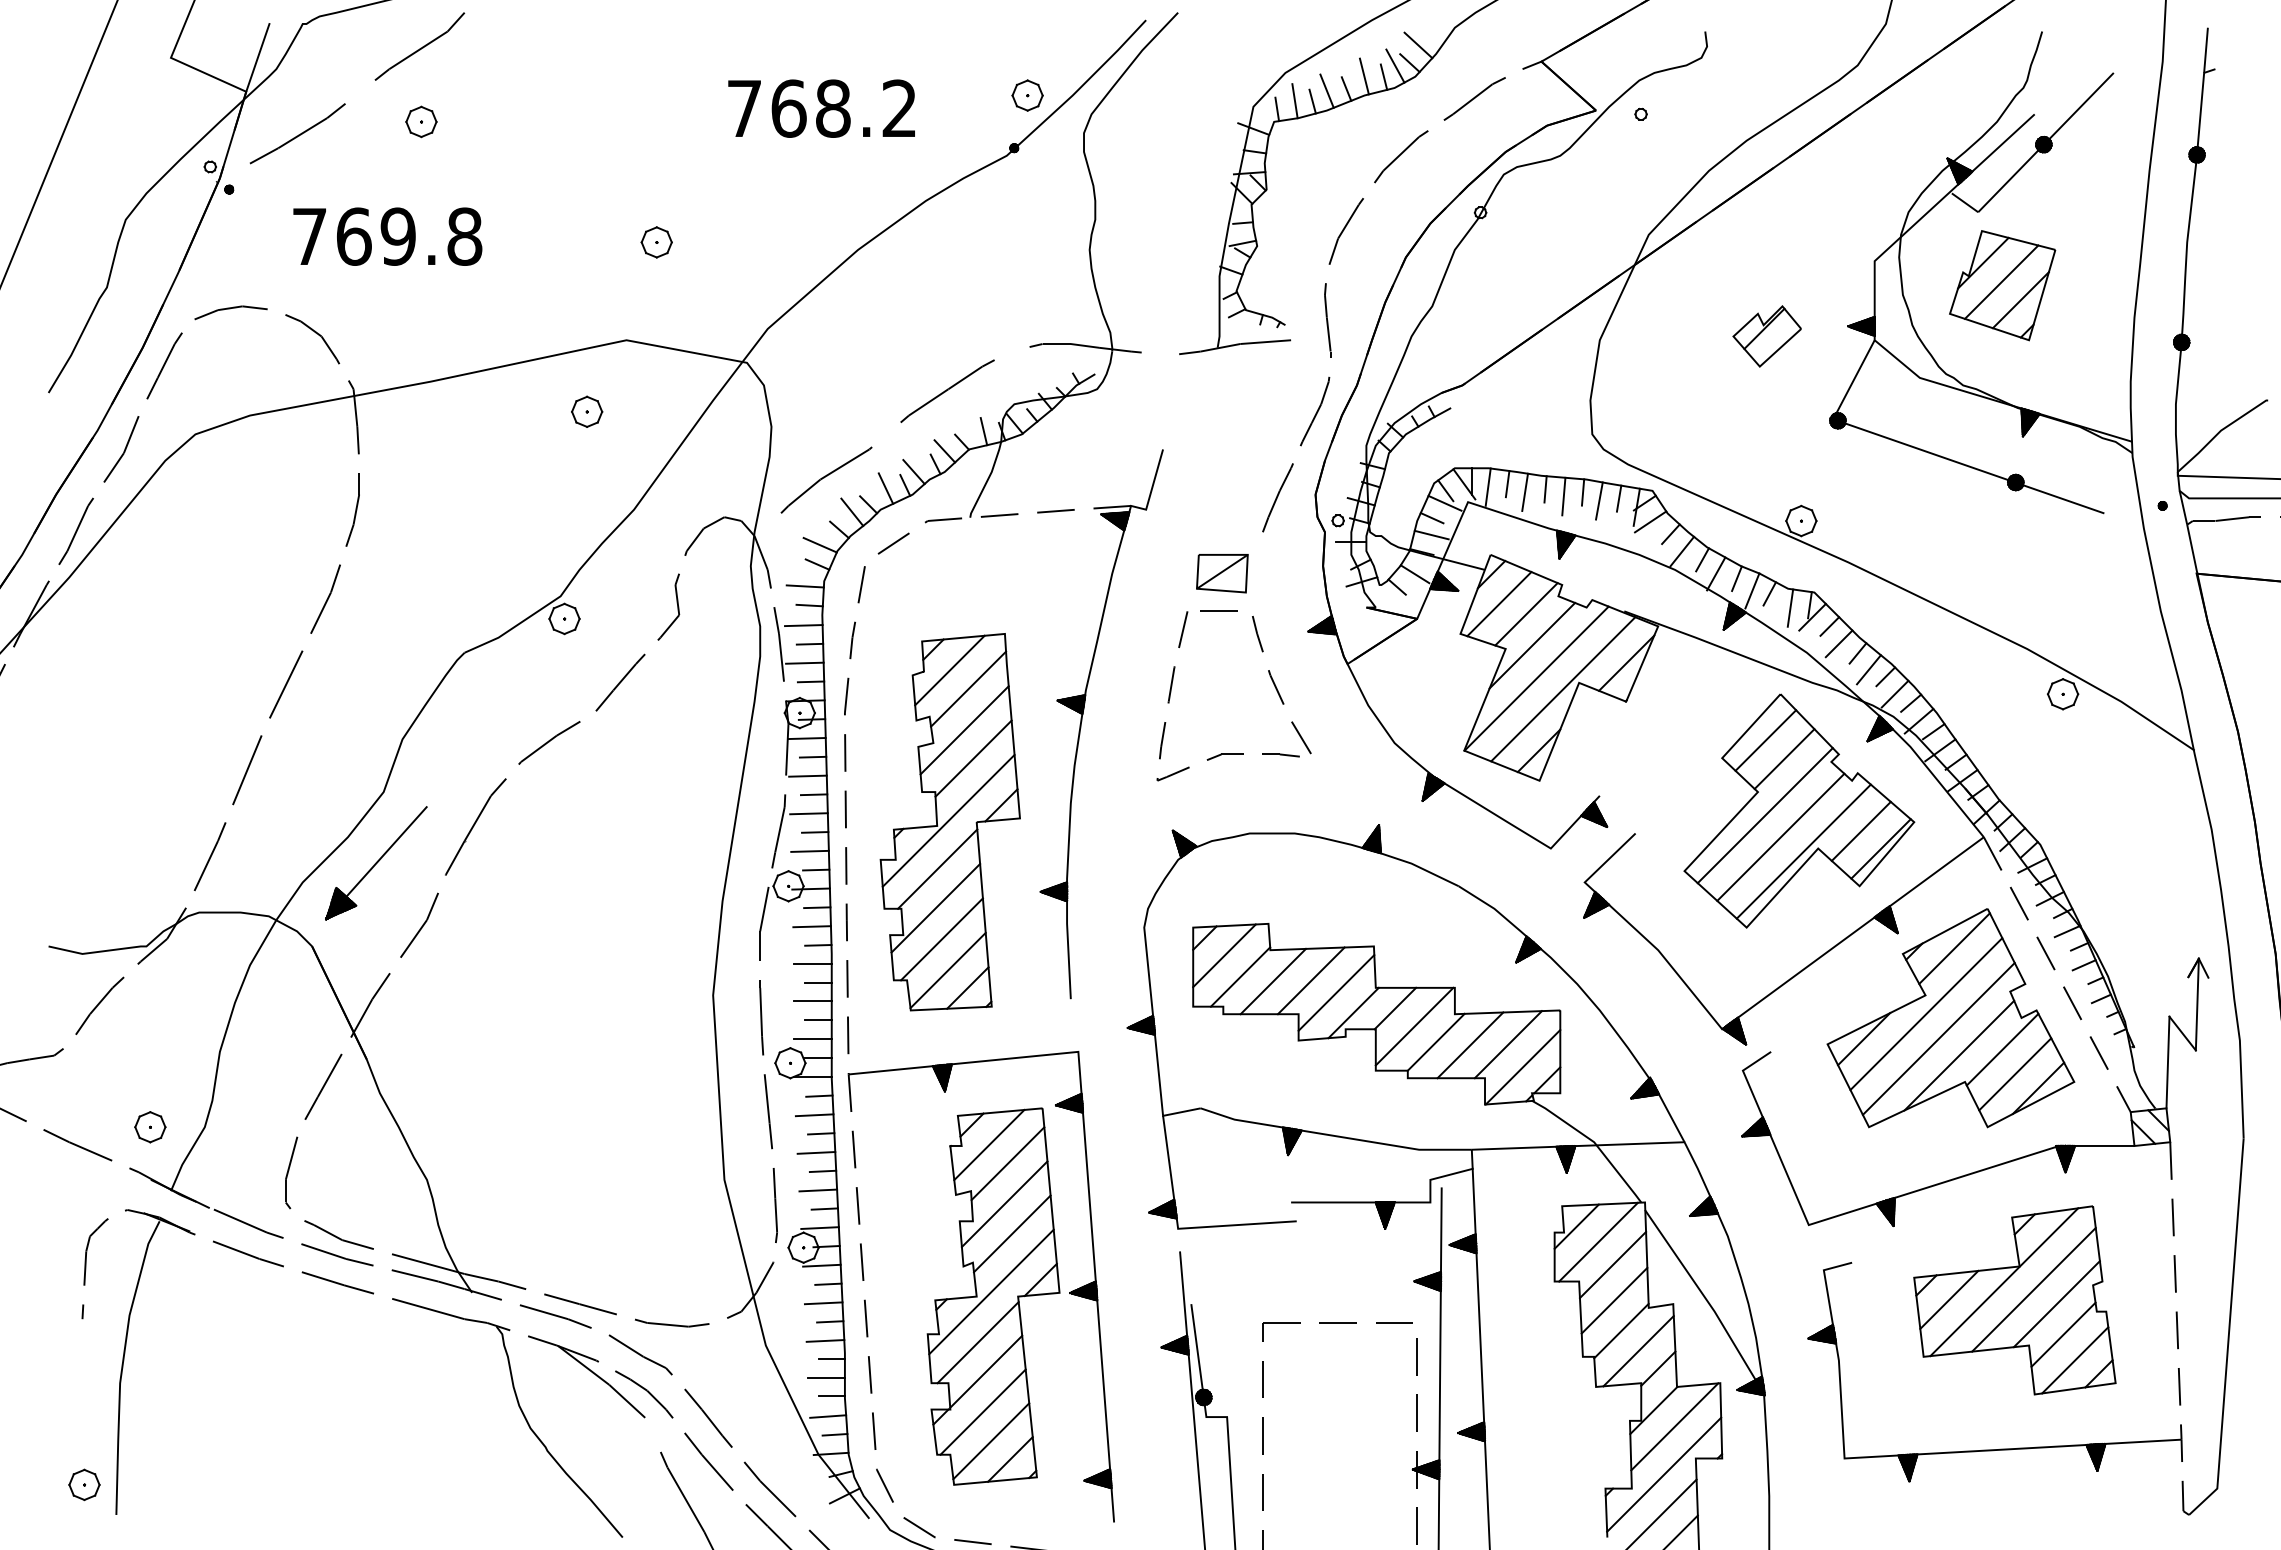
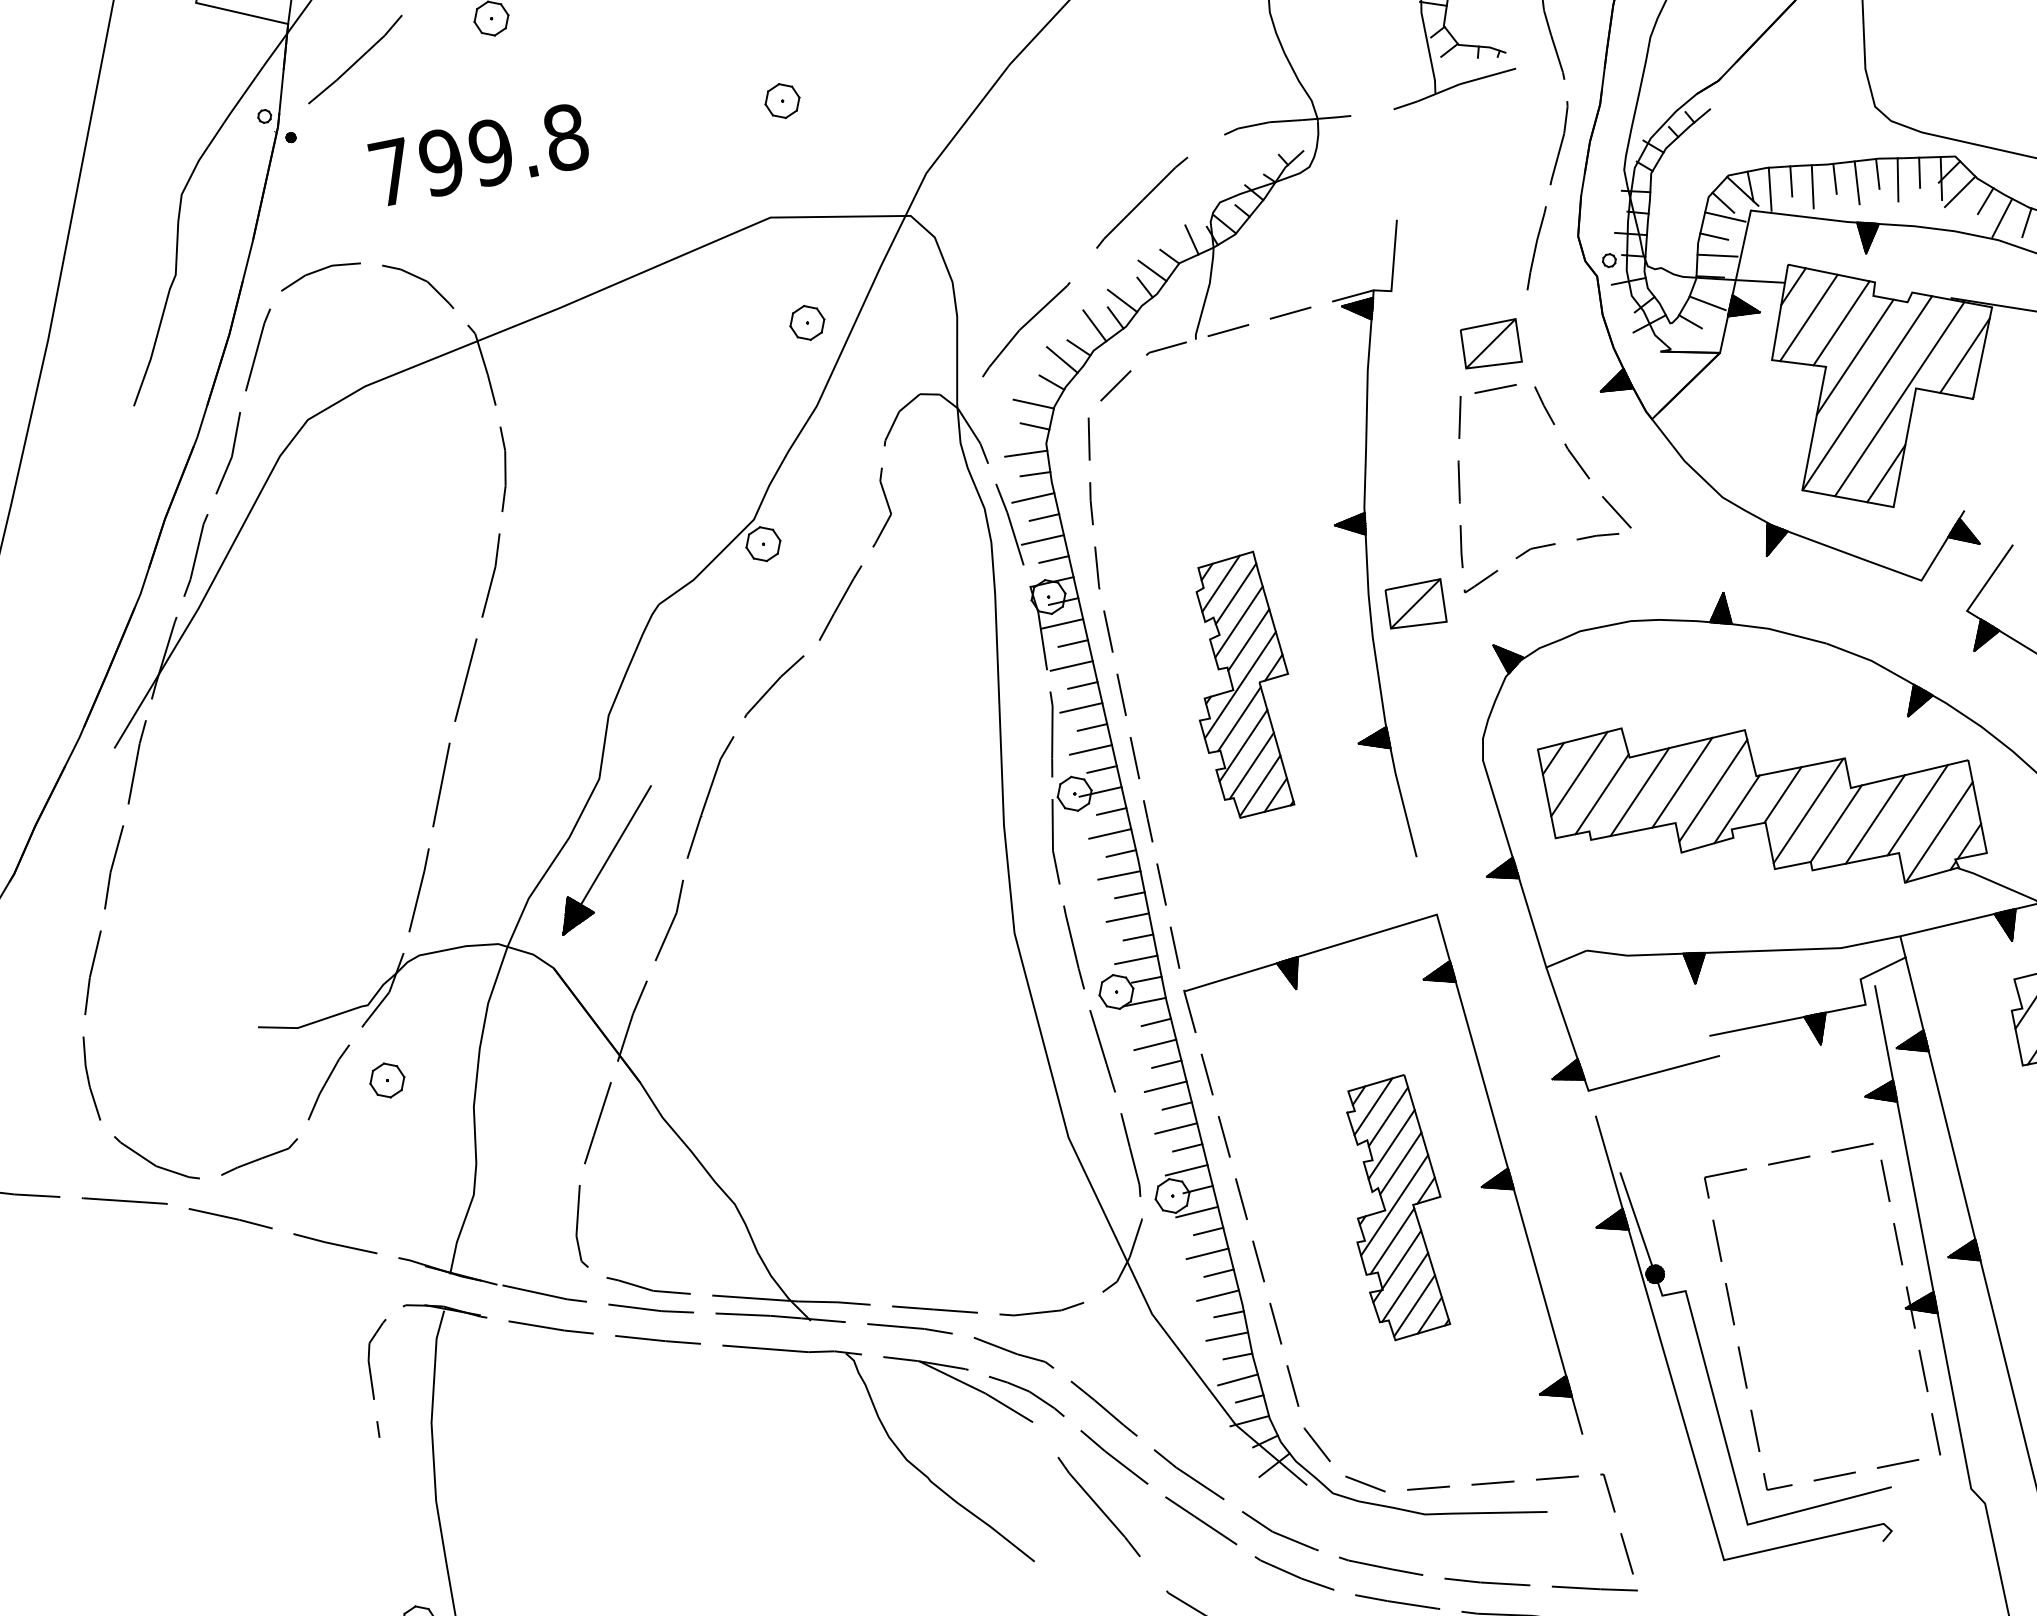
text: (353, 236) -> (440, 162), 769.8 -> 799.8
part: (587, 411) -> (807, 322), moved
part: (1113, 783) -> (1416, 605), added
part: (949, 822) -> (1240, 686), size x0.6
part: (150, 1127) -> (387, 1080), moved
part: (993, 1296) -> (1396, 1208), size x0.6

